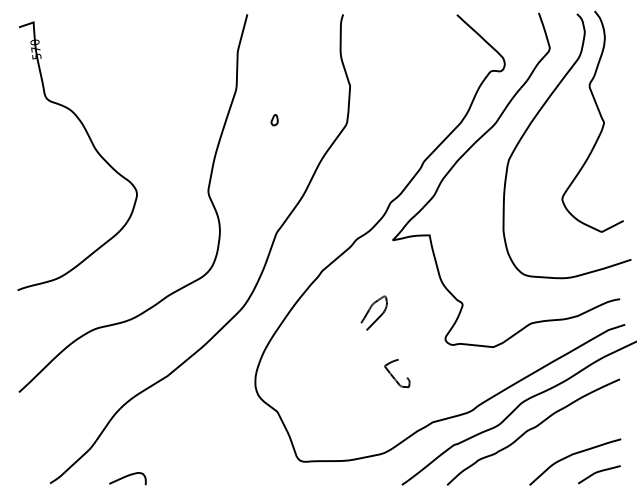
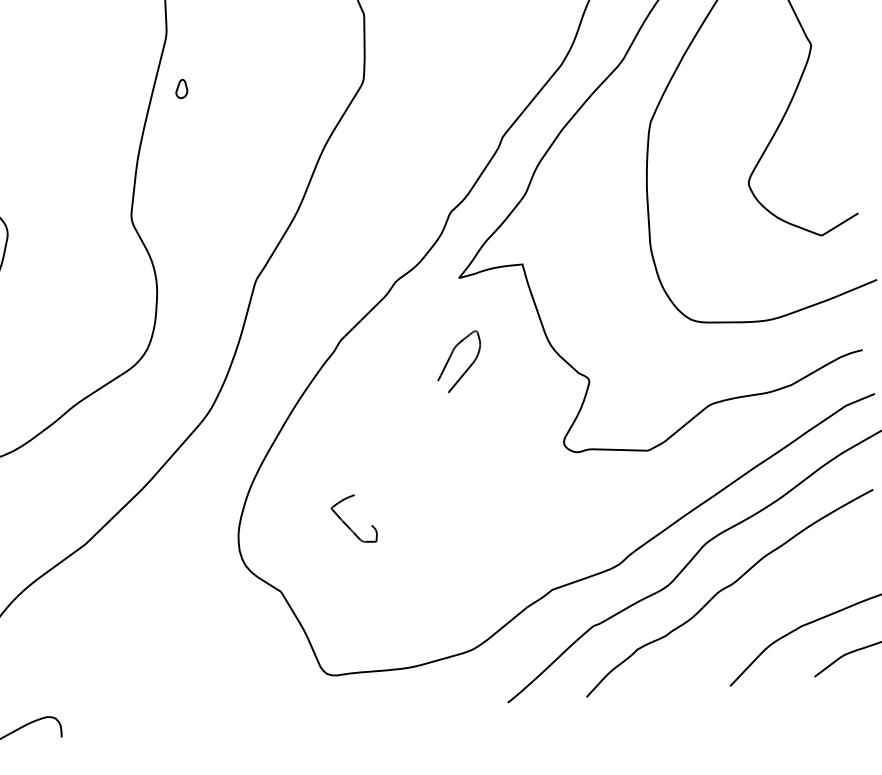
part: (274, 120) -> (181, 89), moved
part: (373, 312) -> (457, 360), moved
part: (397, 373) -> (354, 519), moved

